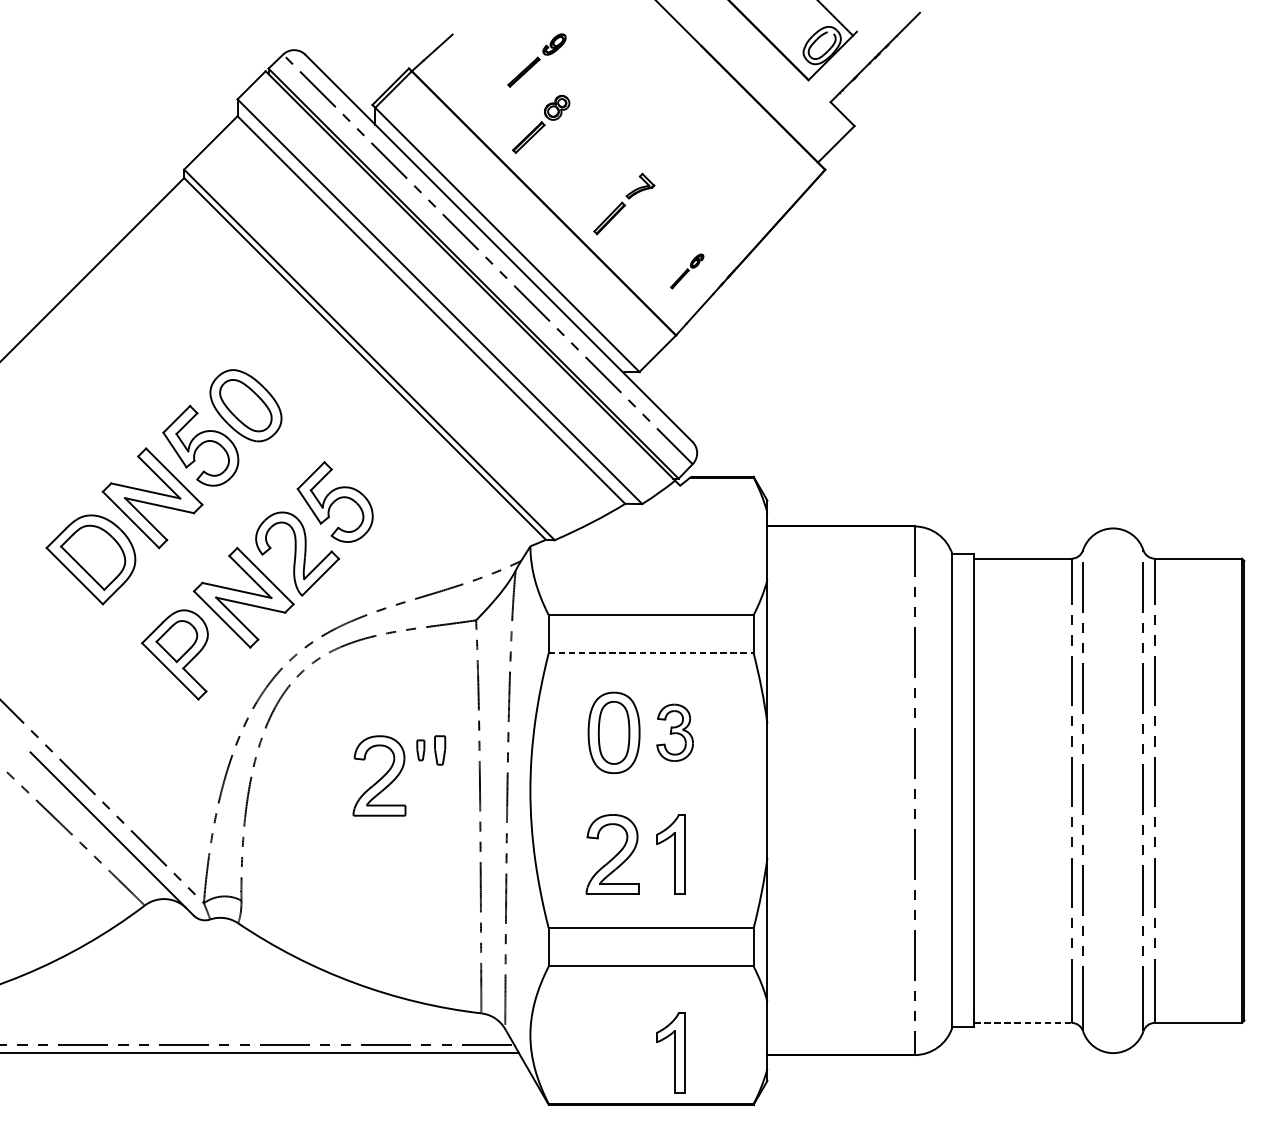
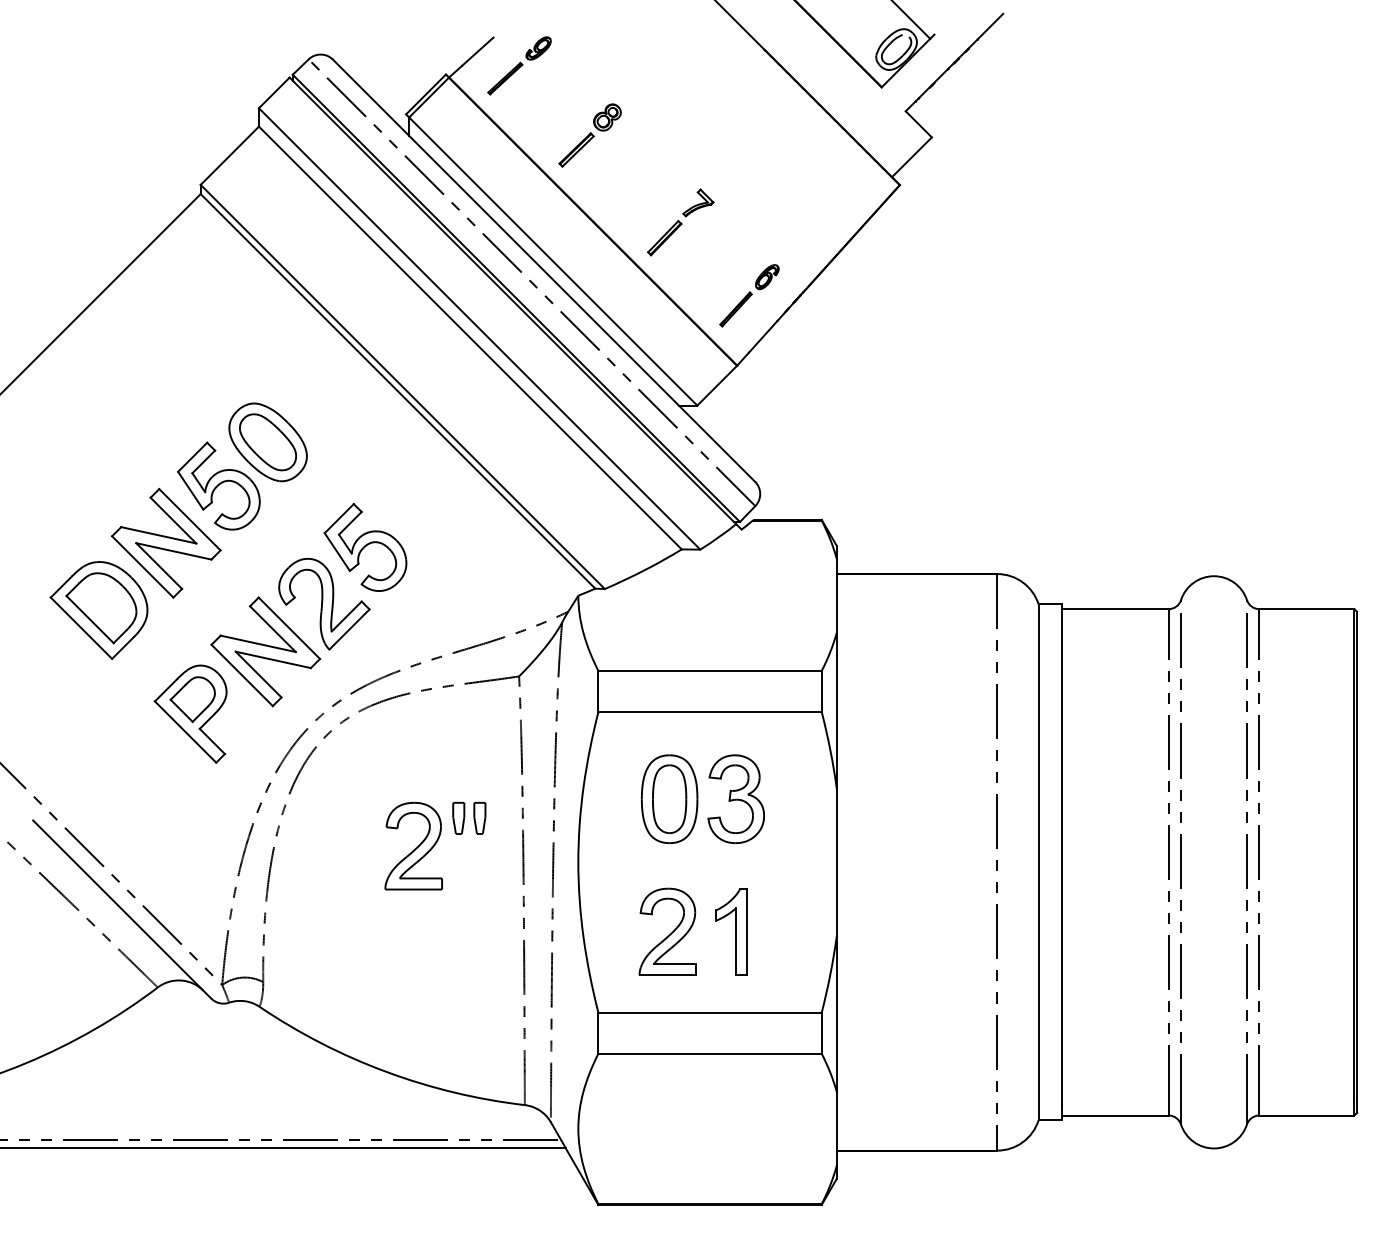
part: (536, 60) -> (519, 65), moved
part: (687, 271) -> (749, 295), size x1.67
line: (651, 653) -> (710, 712), dashed -> solid
part: (674, 732) -> (735, 798), size x1.43
part: (420, 749) -> (458, 817), size x1.43
line: (1022, 1022) -> (1115, 1115), dashed -> solid
part: (670, 1052) -> (731, 1147), removed

